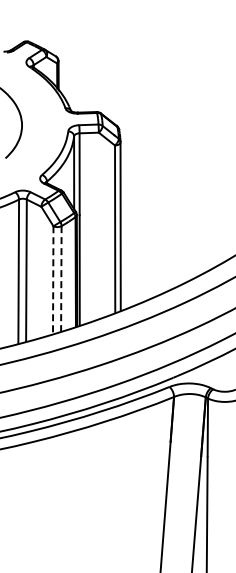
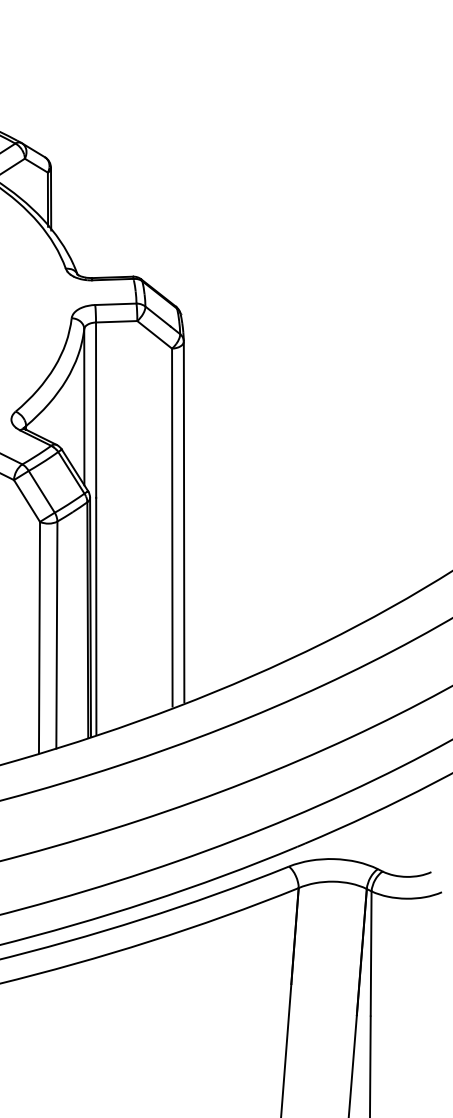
line: (61, 279) -> (57, 636), dashed -> solid
line: (53, 280) -> (40, 638), dashed -> solid

